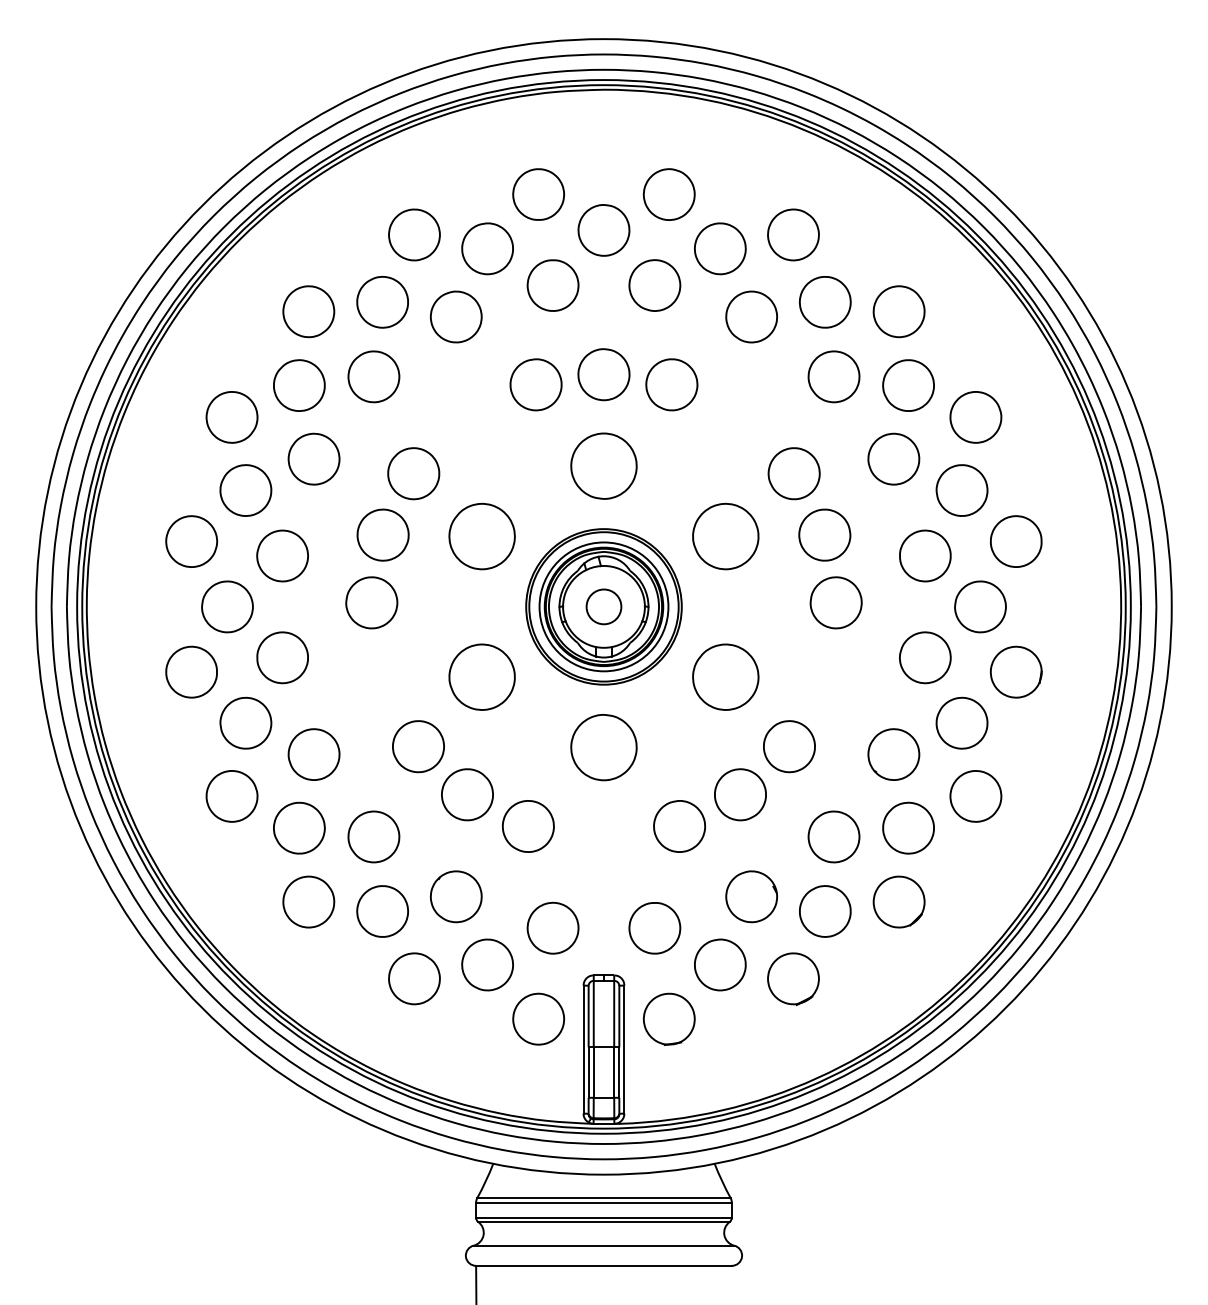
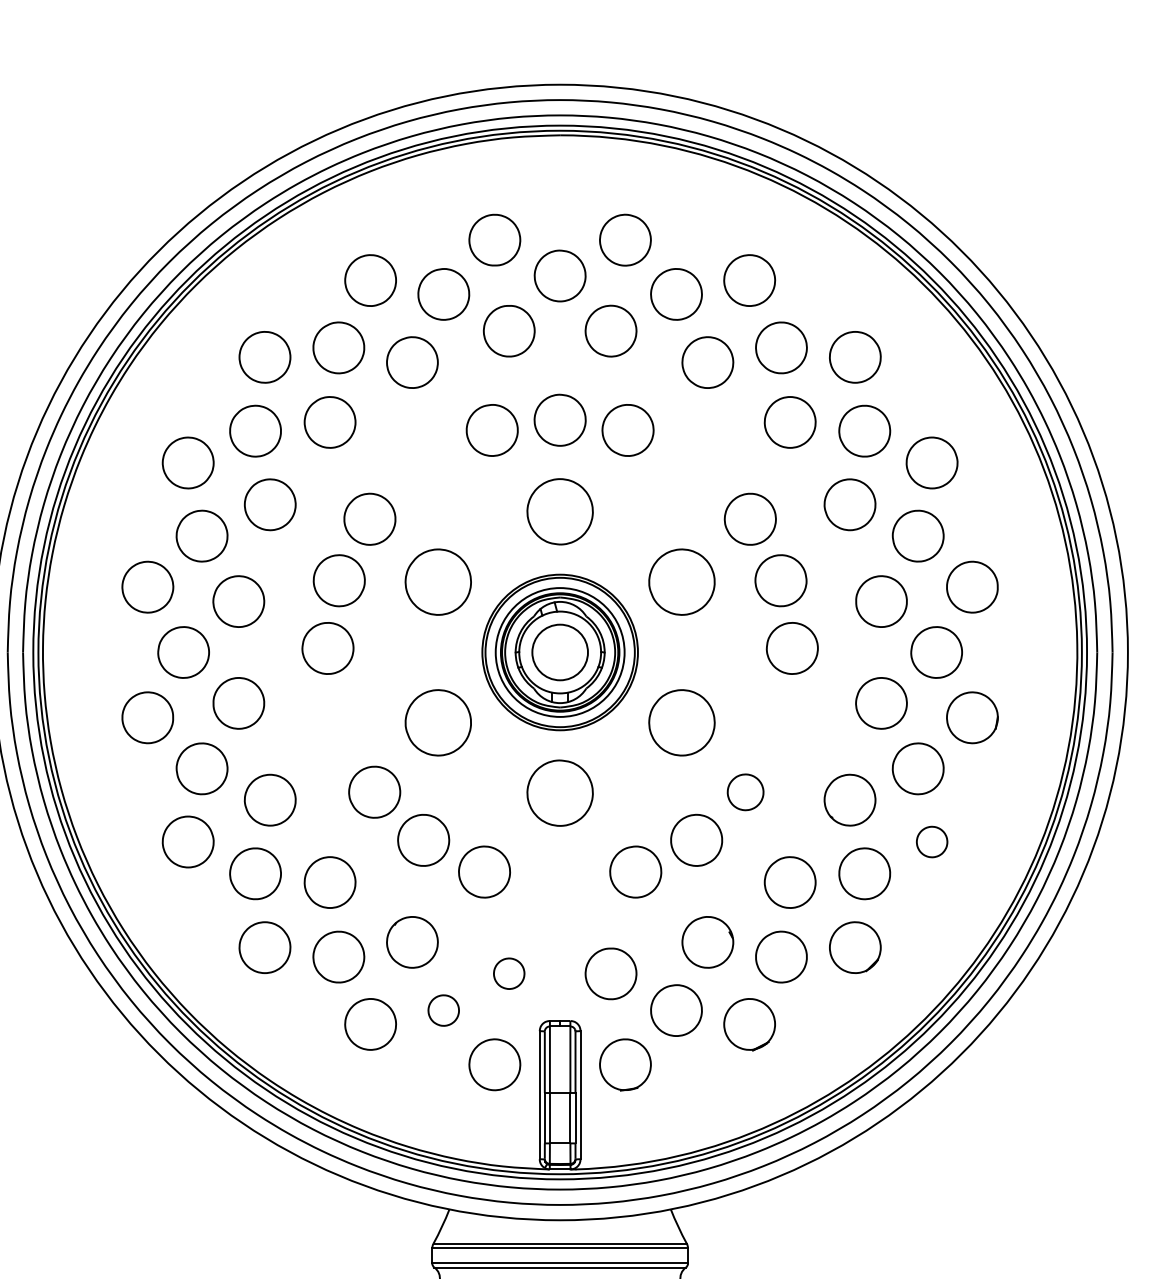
circle: (603, 606) -> (559, 652), size x1.6
part: (789, 746) -> (745, 792), size x0.7
part: (975, 796) -> (931, 842), size x0.6
part: (552, 927) -> (508, 973), size x0.6
part: (487, 964) -> (443, 1010), size x0.6

